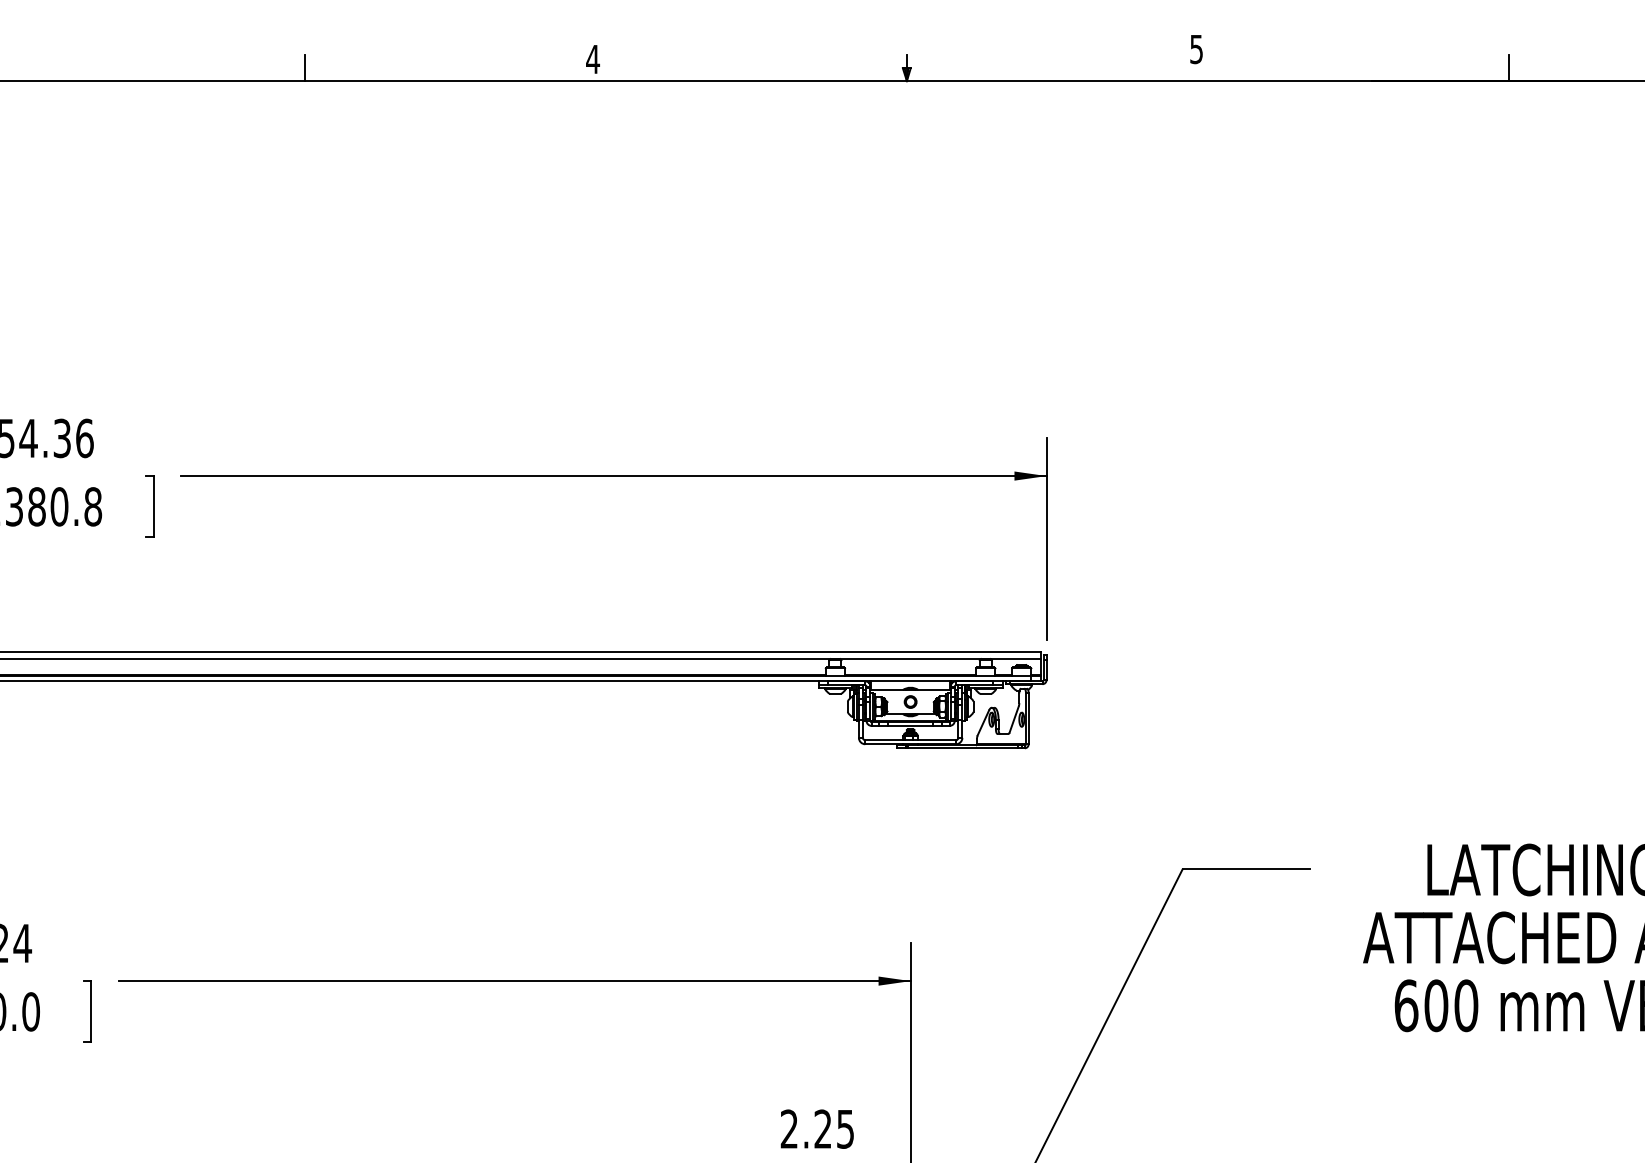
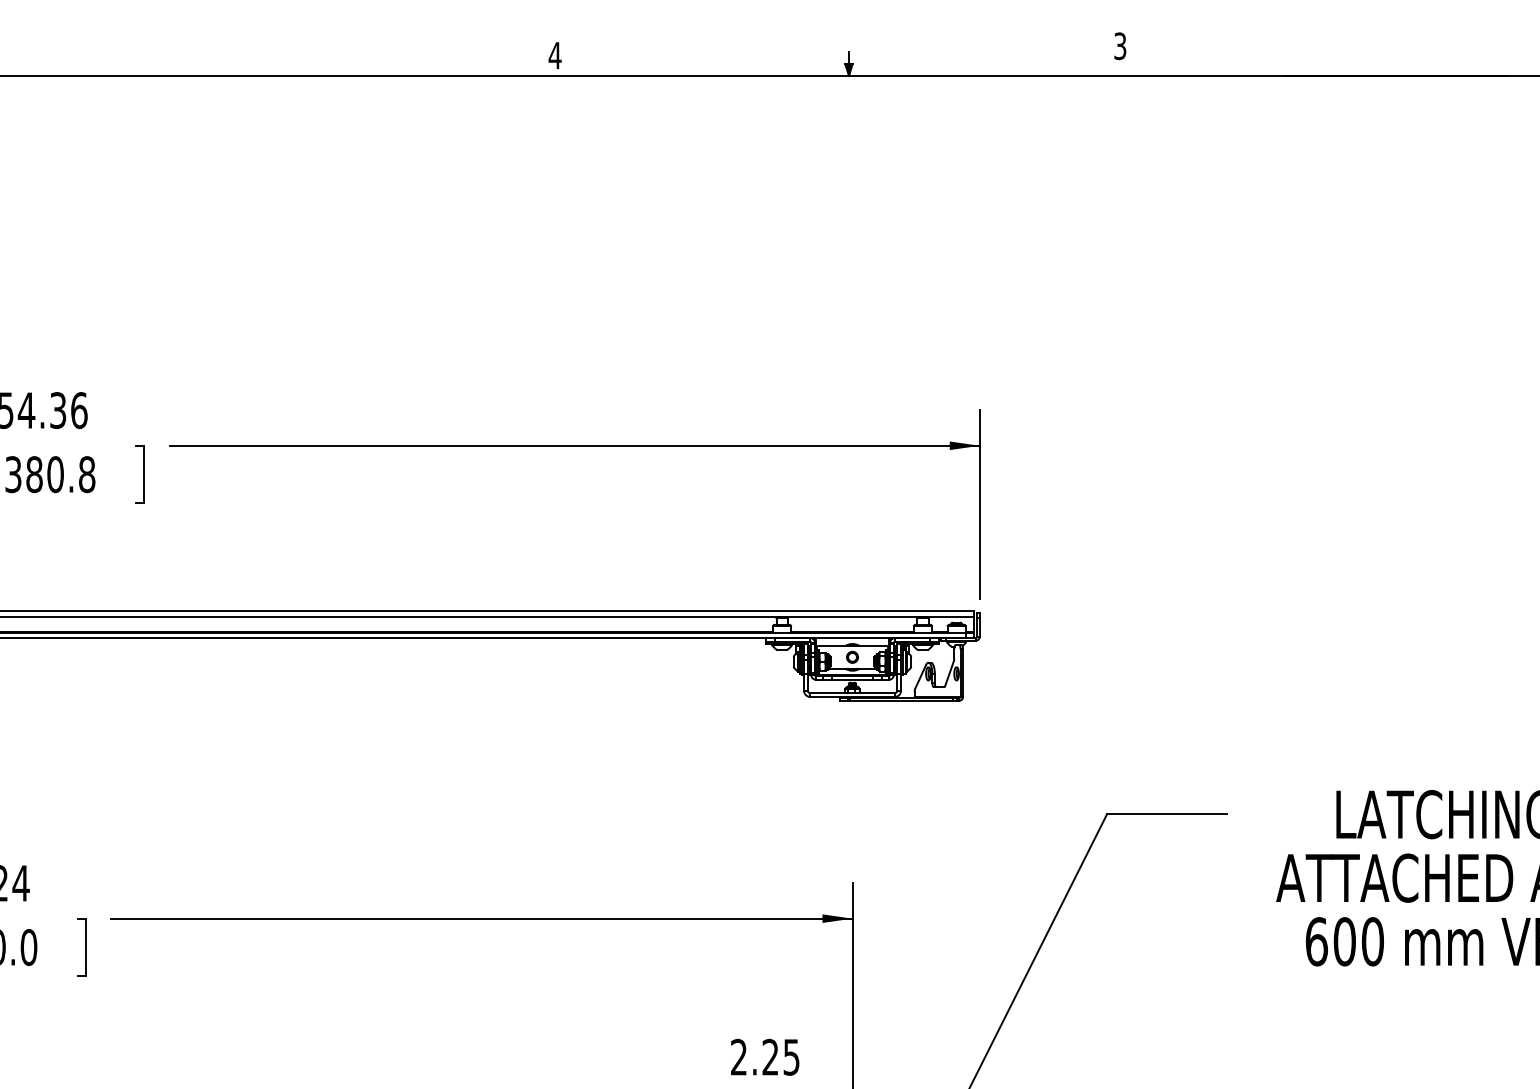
text: (1196, 48) -> (1120, 45), 5 -> 3
line: (305, 67) -> (285, 63), removed
line: (1508, 67) -> (1412, 63), removed

